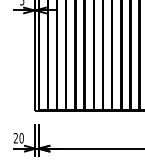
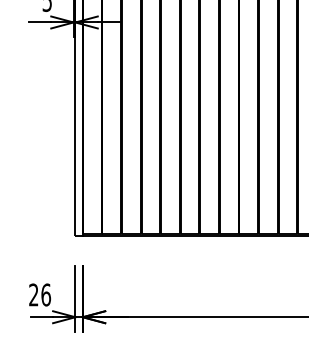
text: (21, 138) -> (45, 295), 20 -> 26

